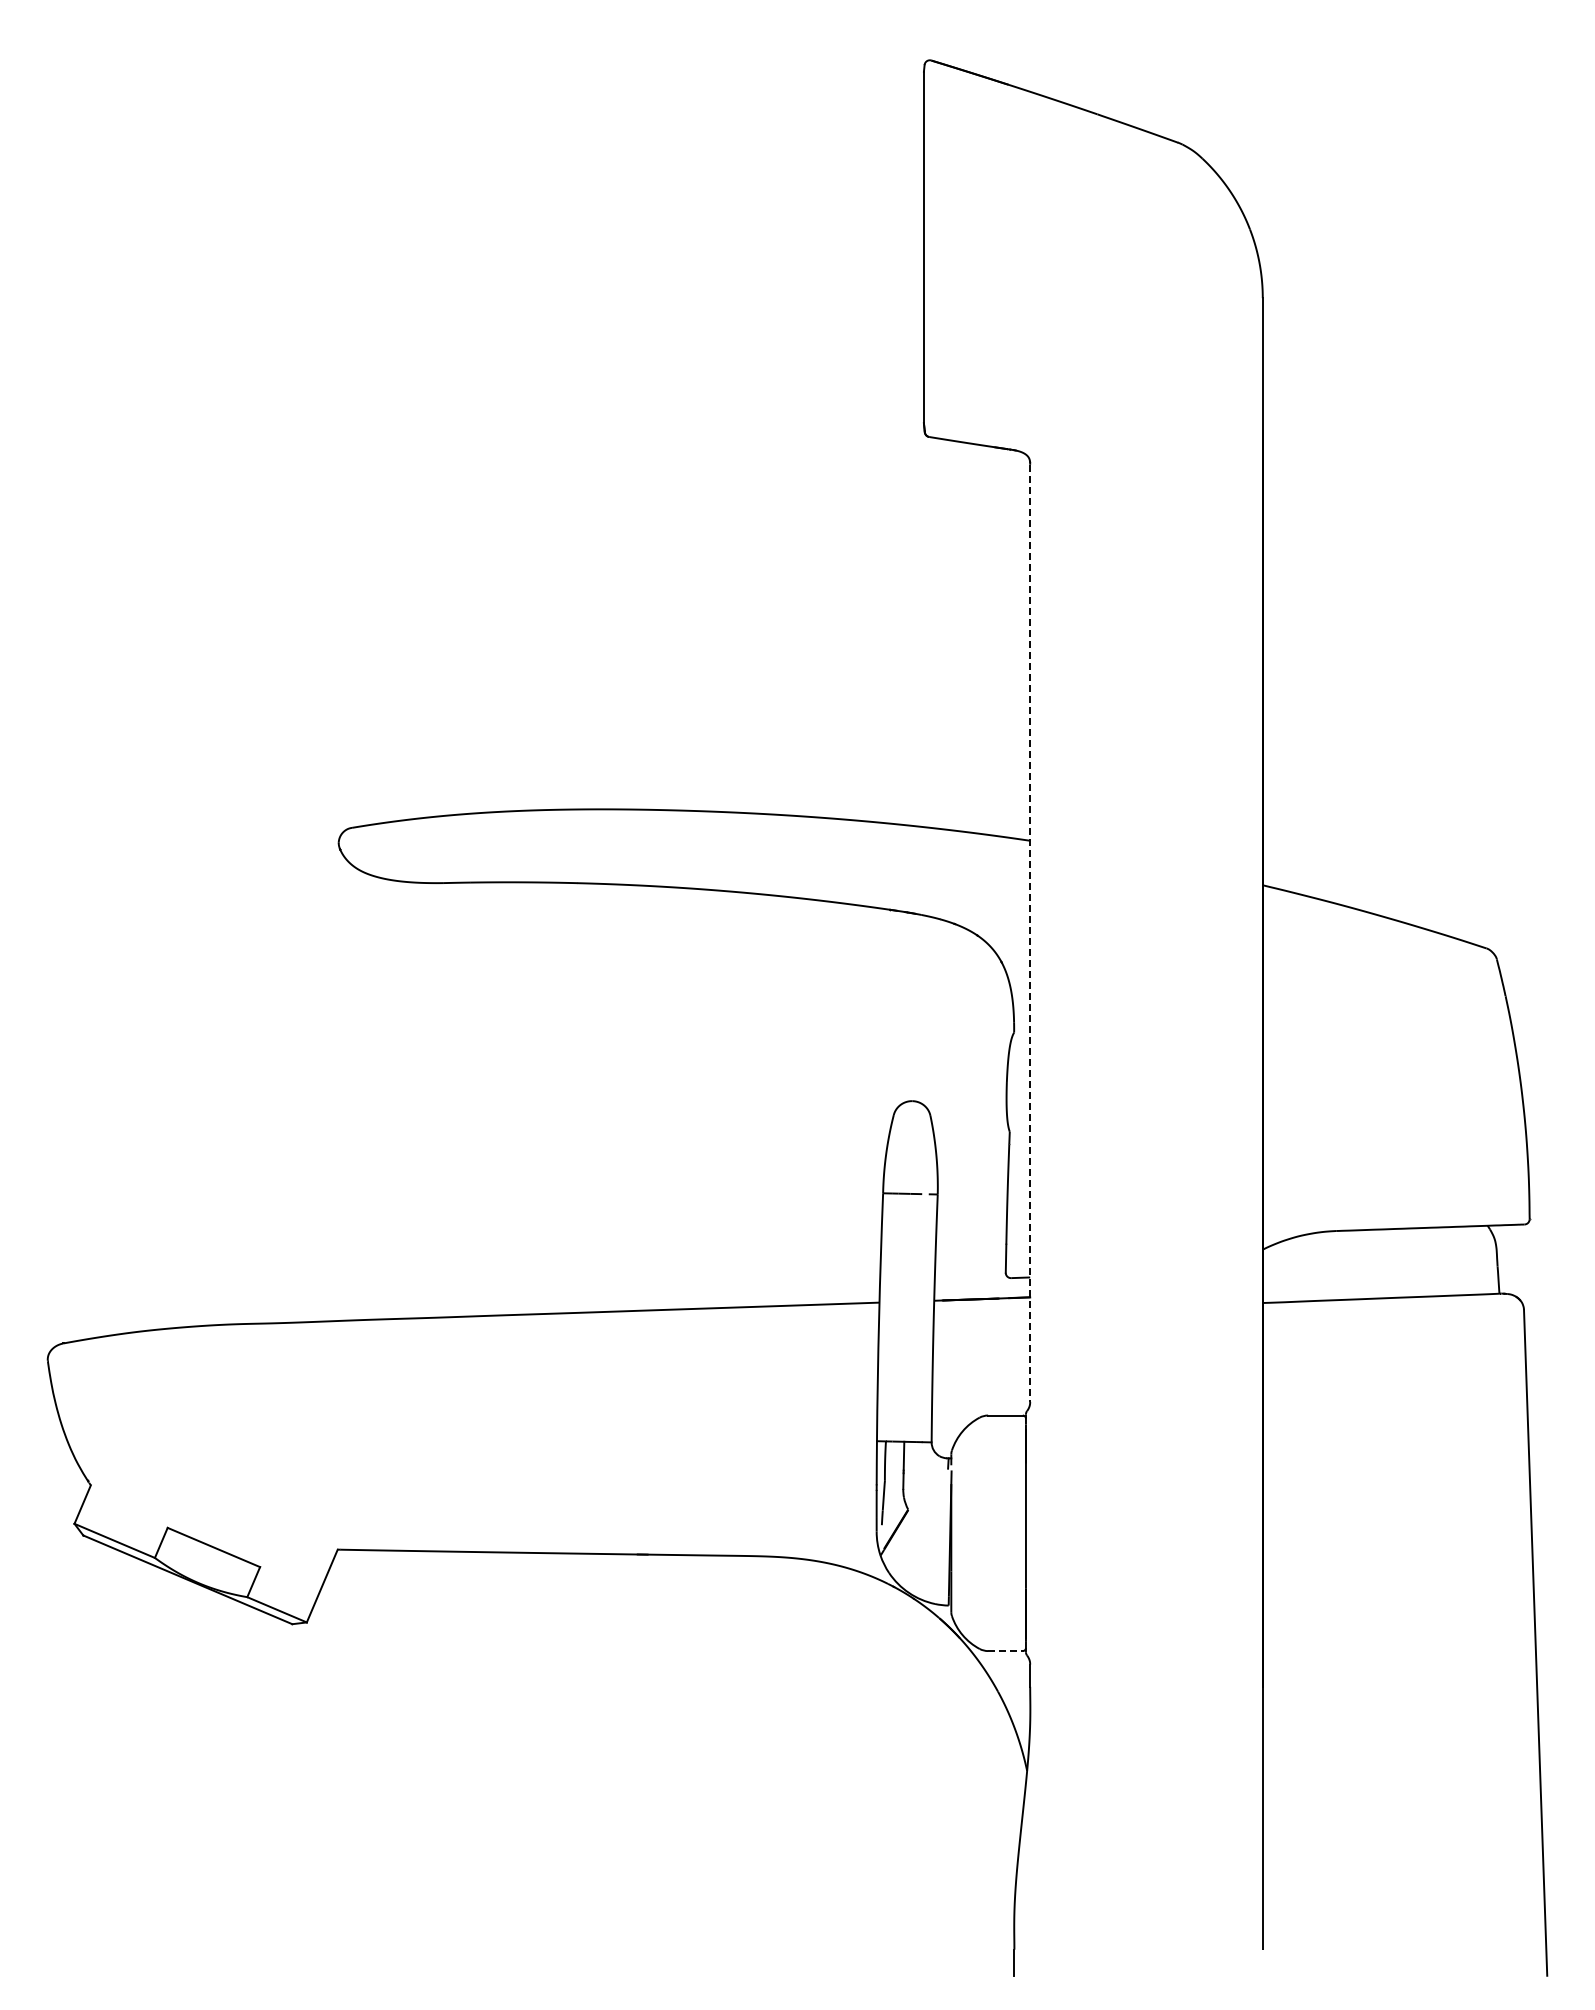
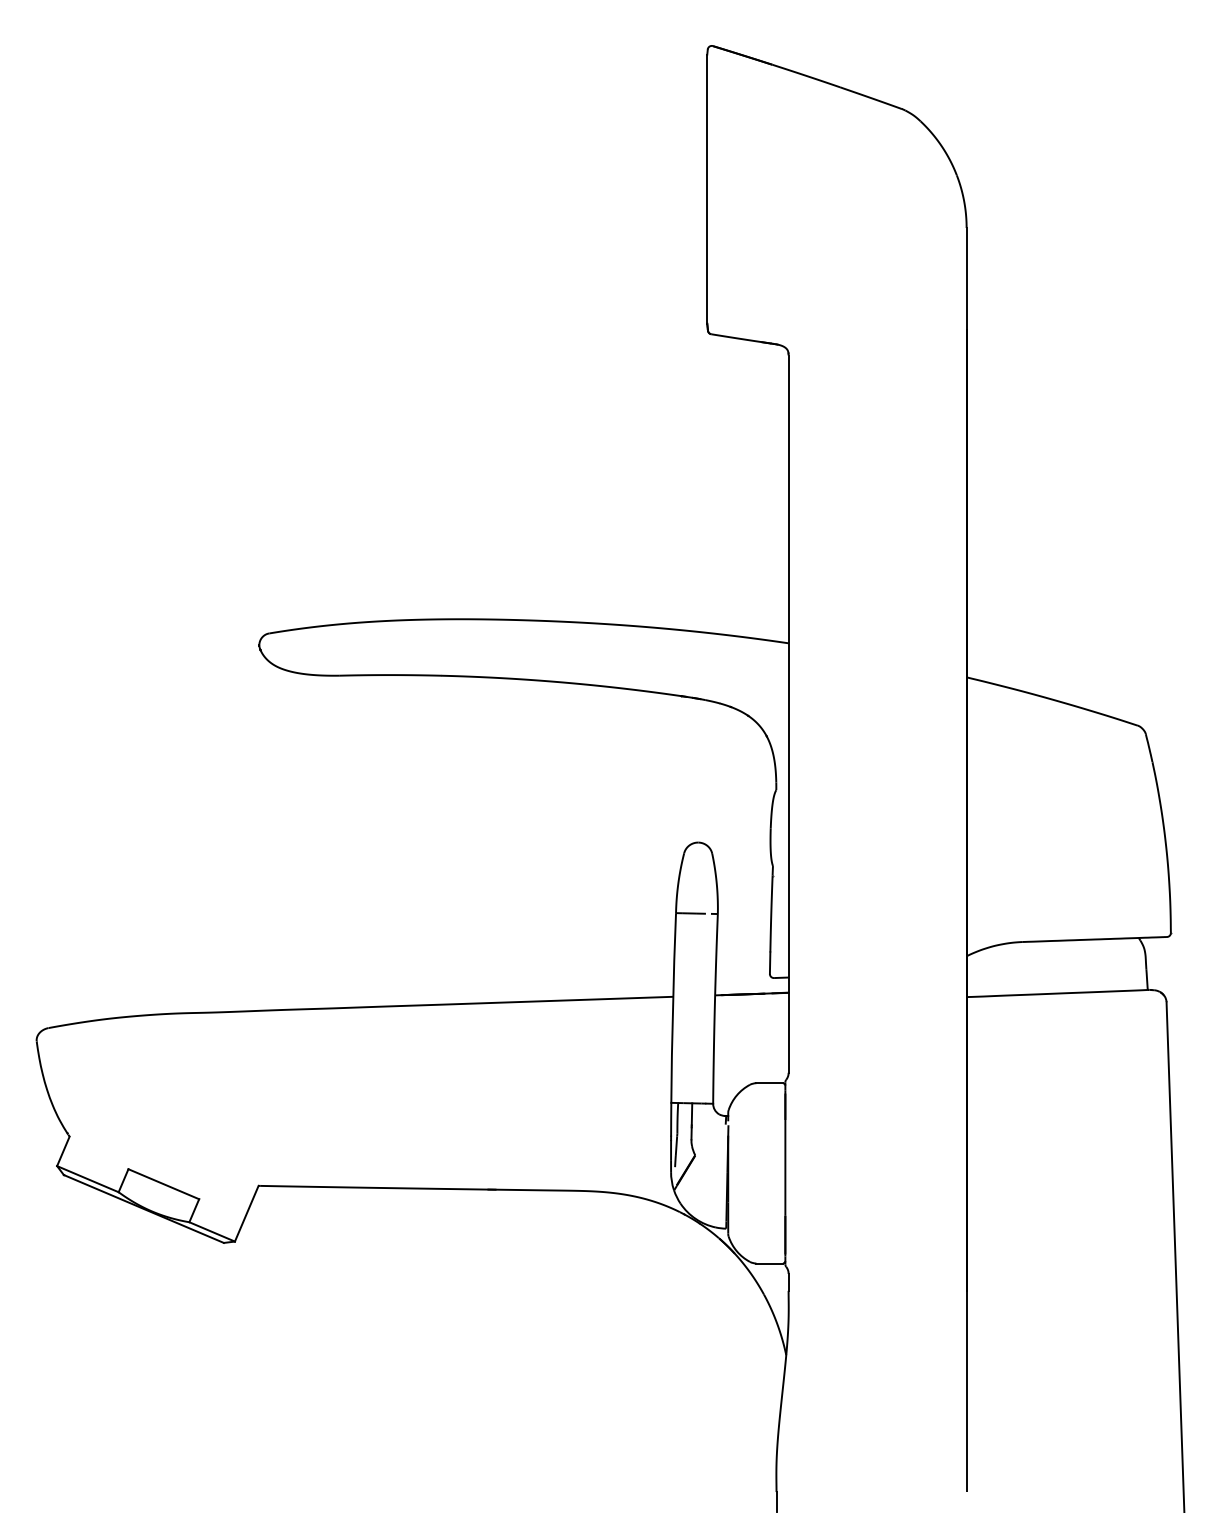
line: (1030, 933) -> (788, 714), dashed -> solid
line: (1005, 1651) -> (769, 1263), dashed -> solid

